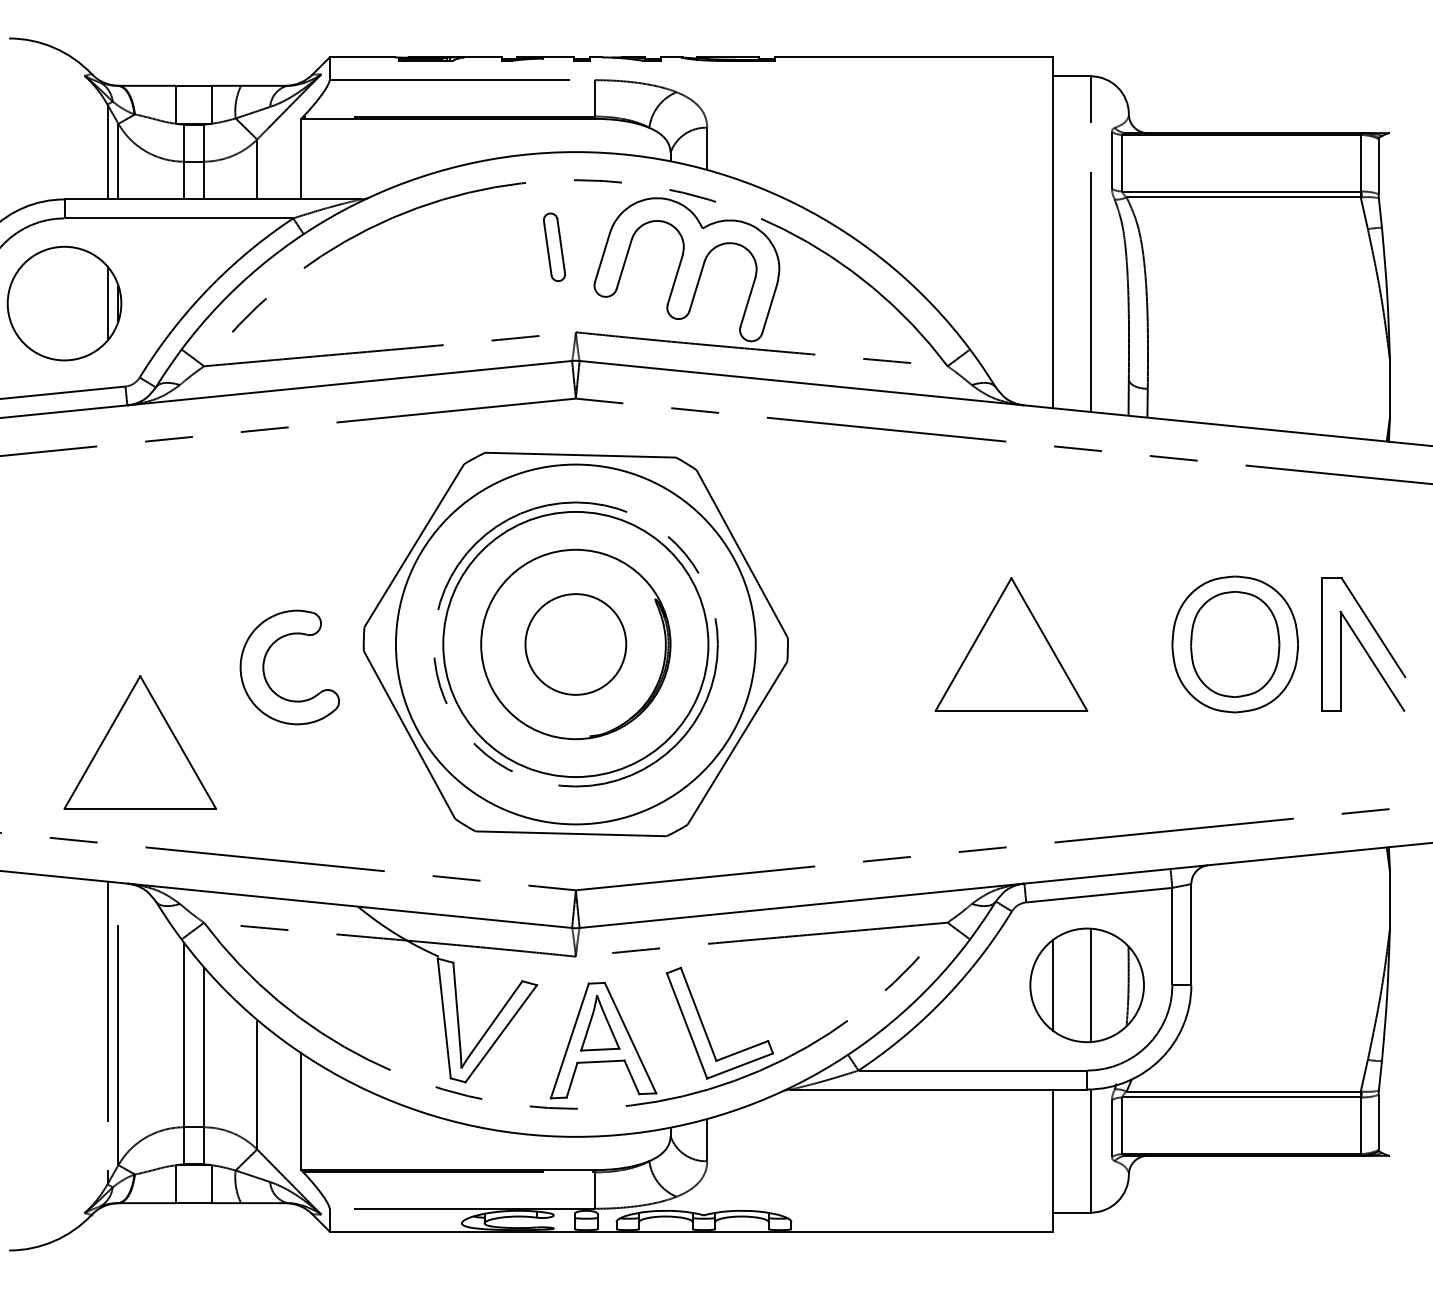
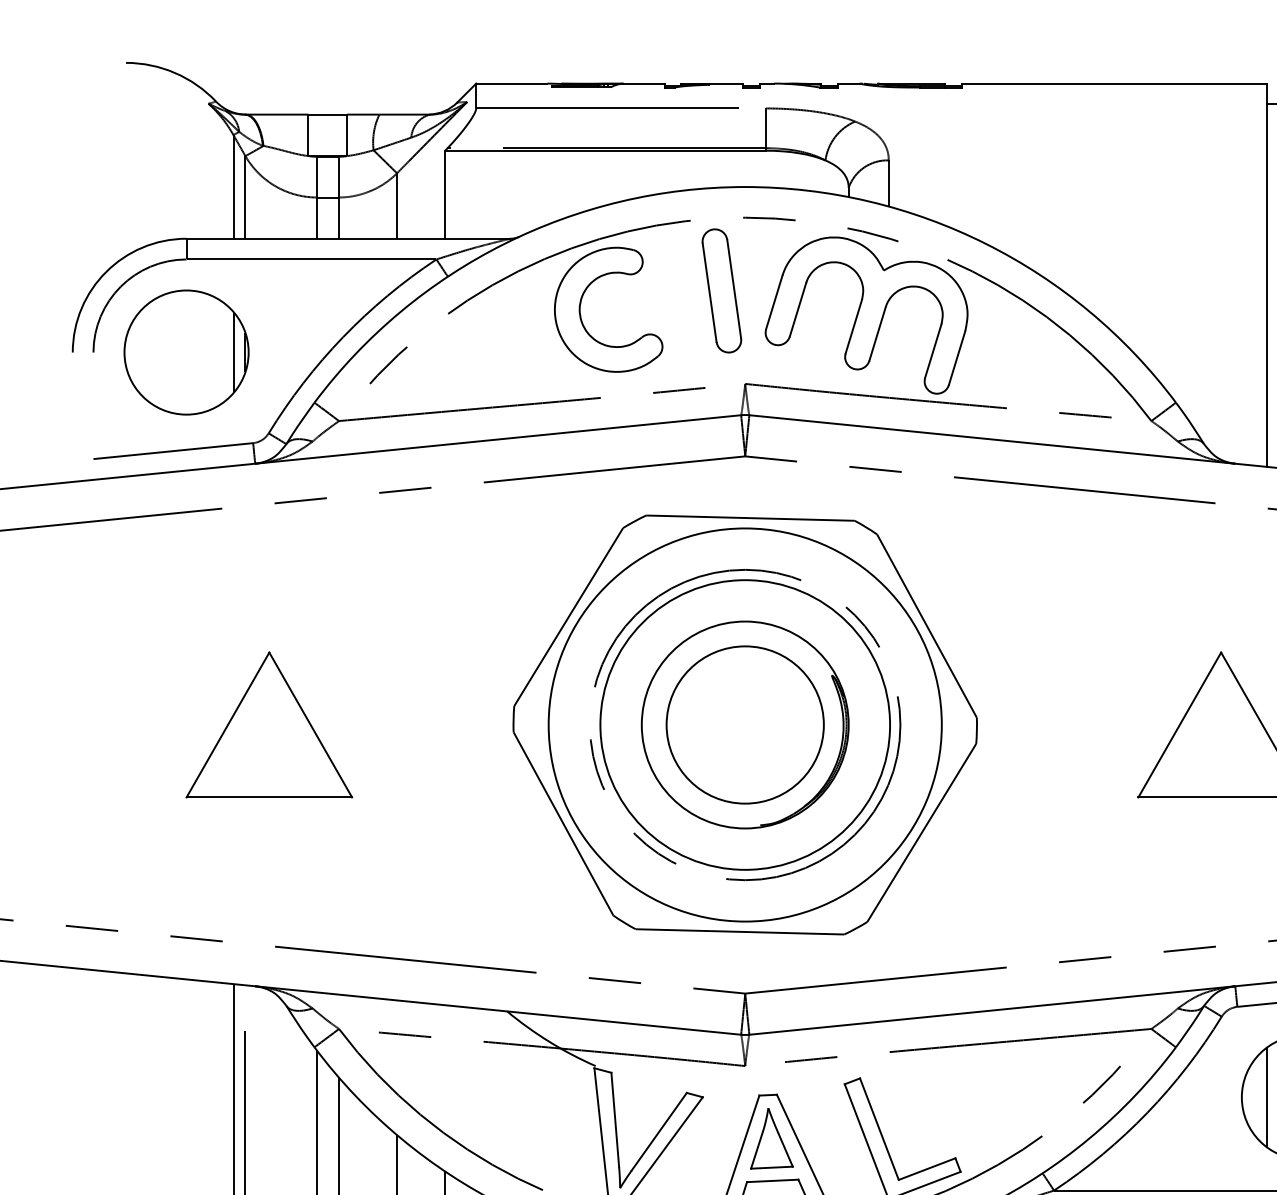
part: (554, 247) -> (721, 291), size x1.67
circle: (575, 644) -> (744, 725), size x1.43
part: (265, 660) -> (582, 302), moved
part: (139, 742) -> (268, 725), moved

